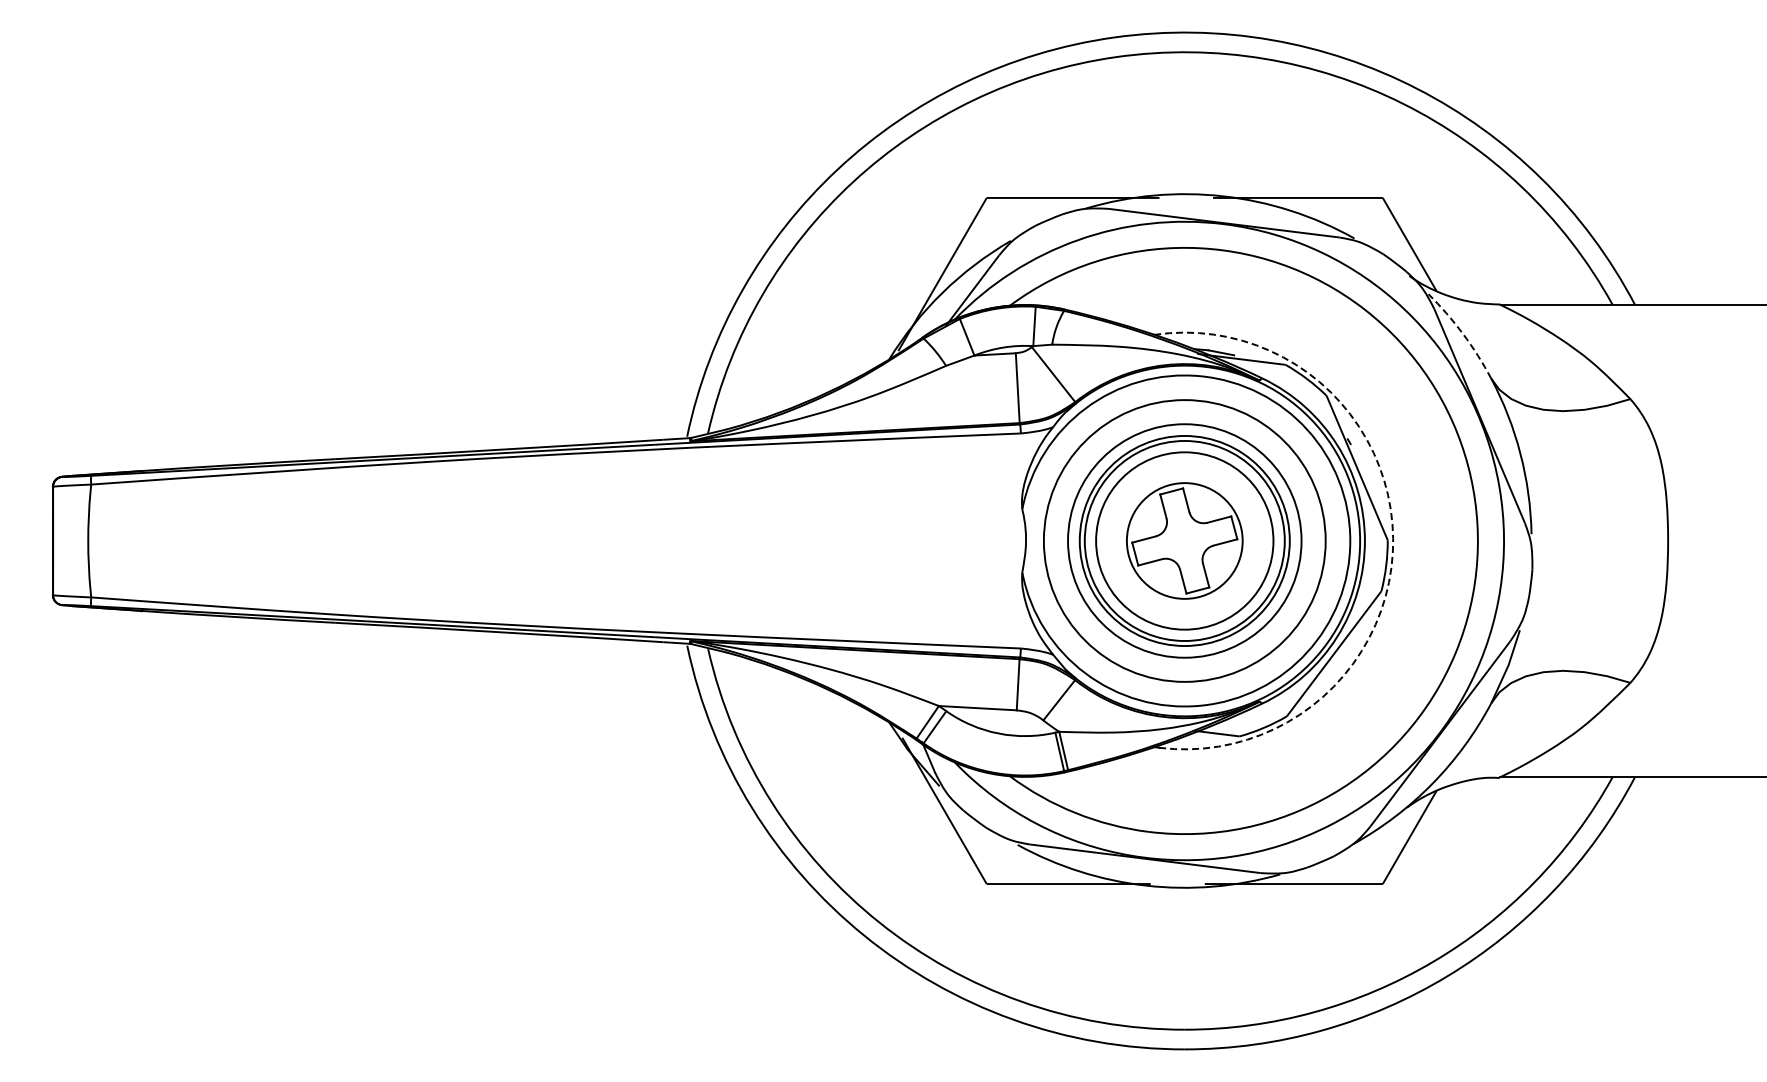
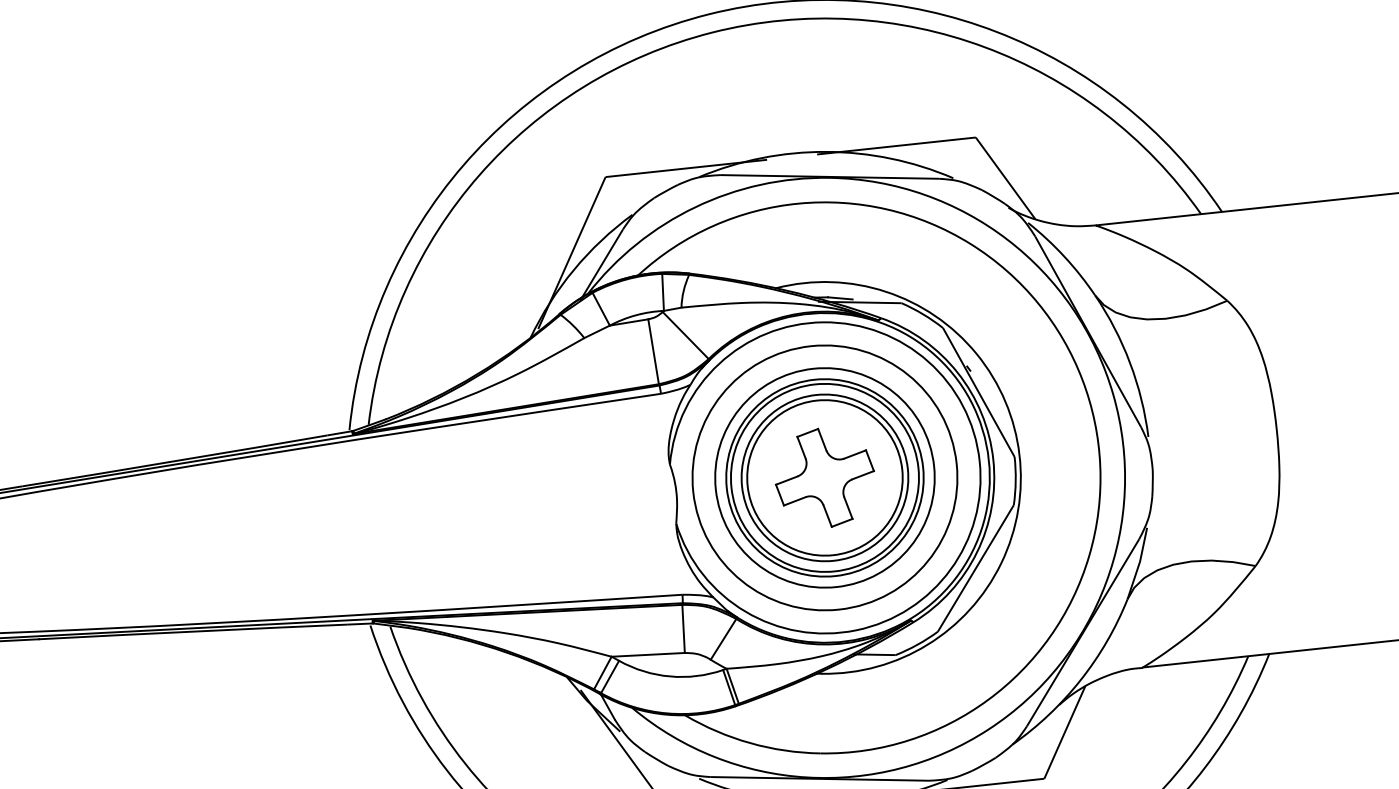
arc: (1463, 333) -> (1064, 256), dashed -> solid
arc: (1393, 538) -> (1019, 454), dashed -> solid
circle: (1184, 540) -> (824, 477), size x1.43

